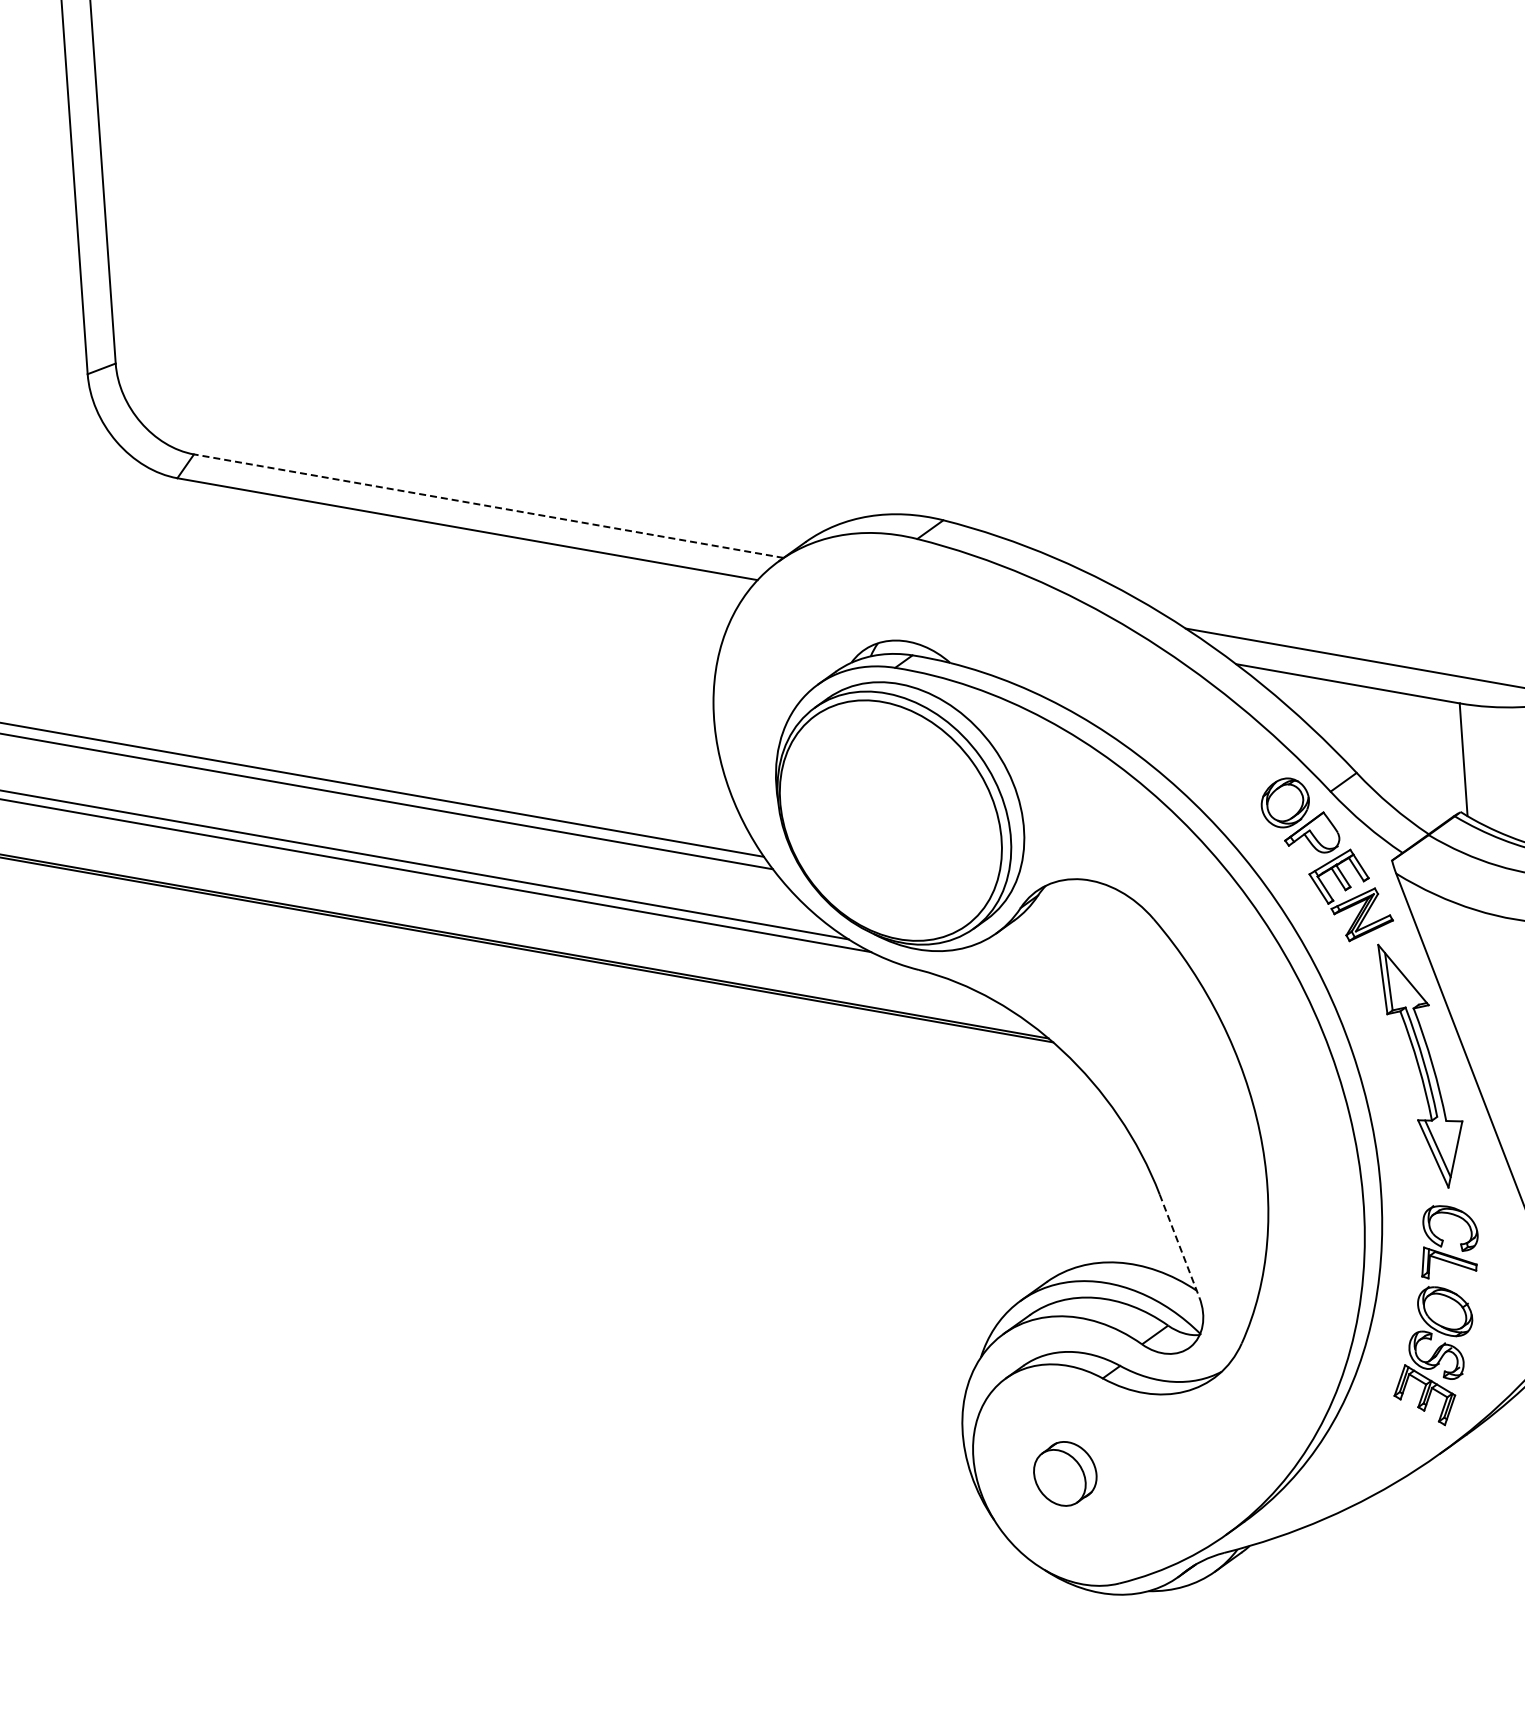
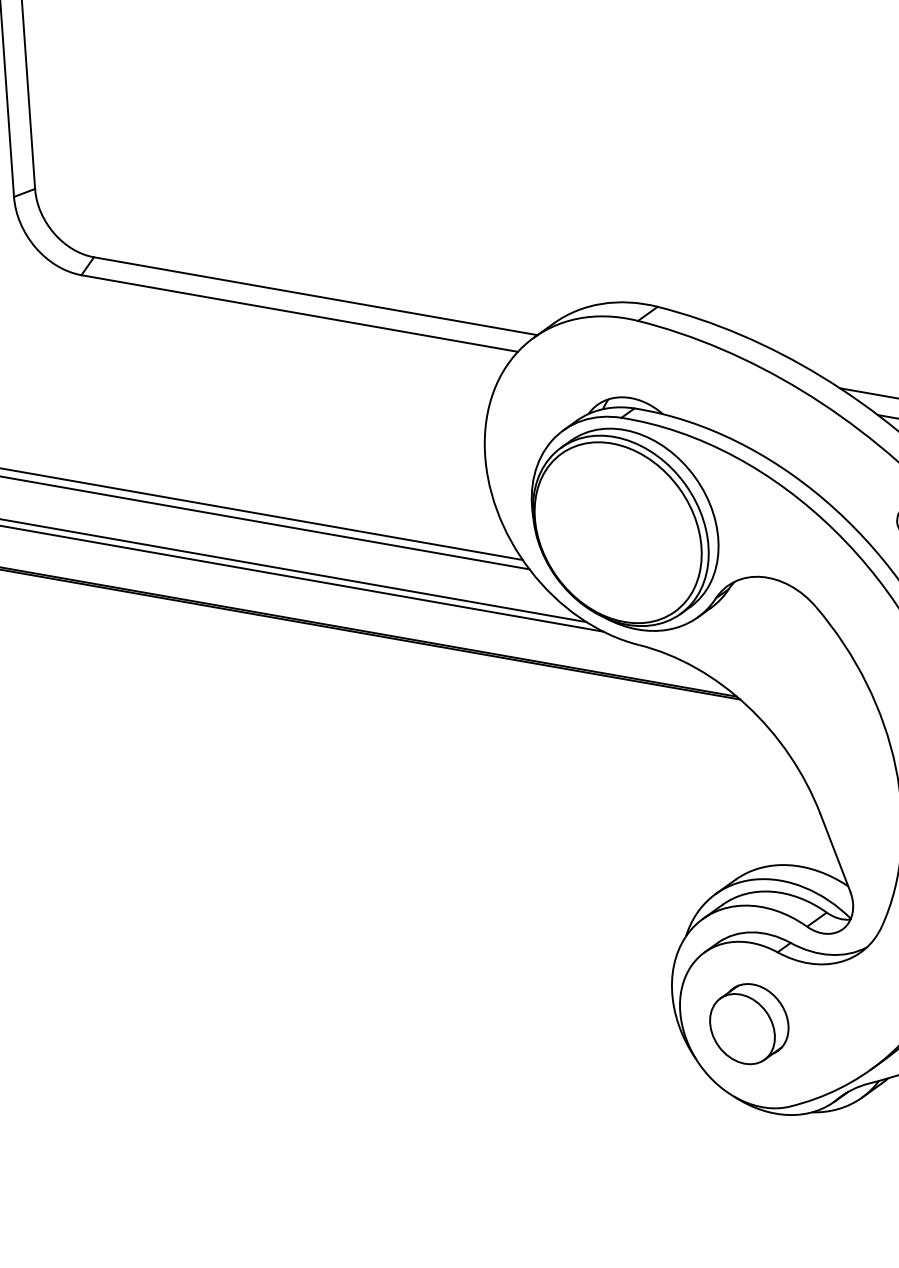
line: (488, 506) -> (315, 296), dashed -> solid
line: (1179, 1246) -> (835, 853), dashed -> solid
part: (1065, 1473) -> (749, 1023), size x1.67

